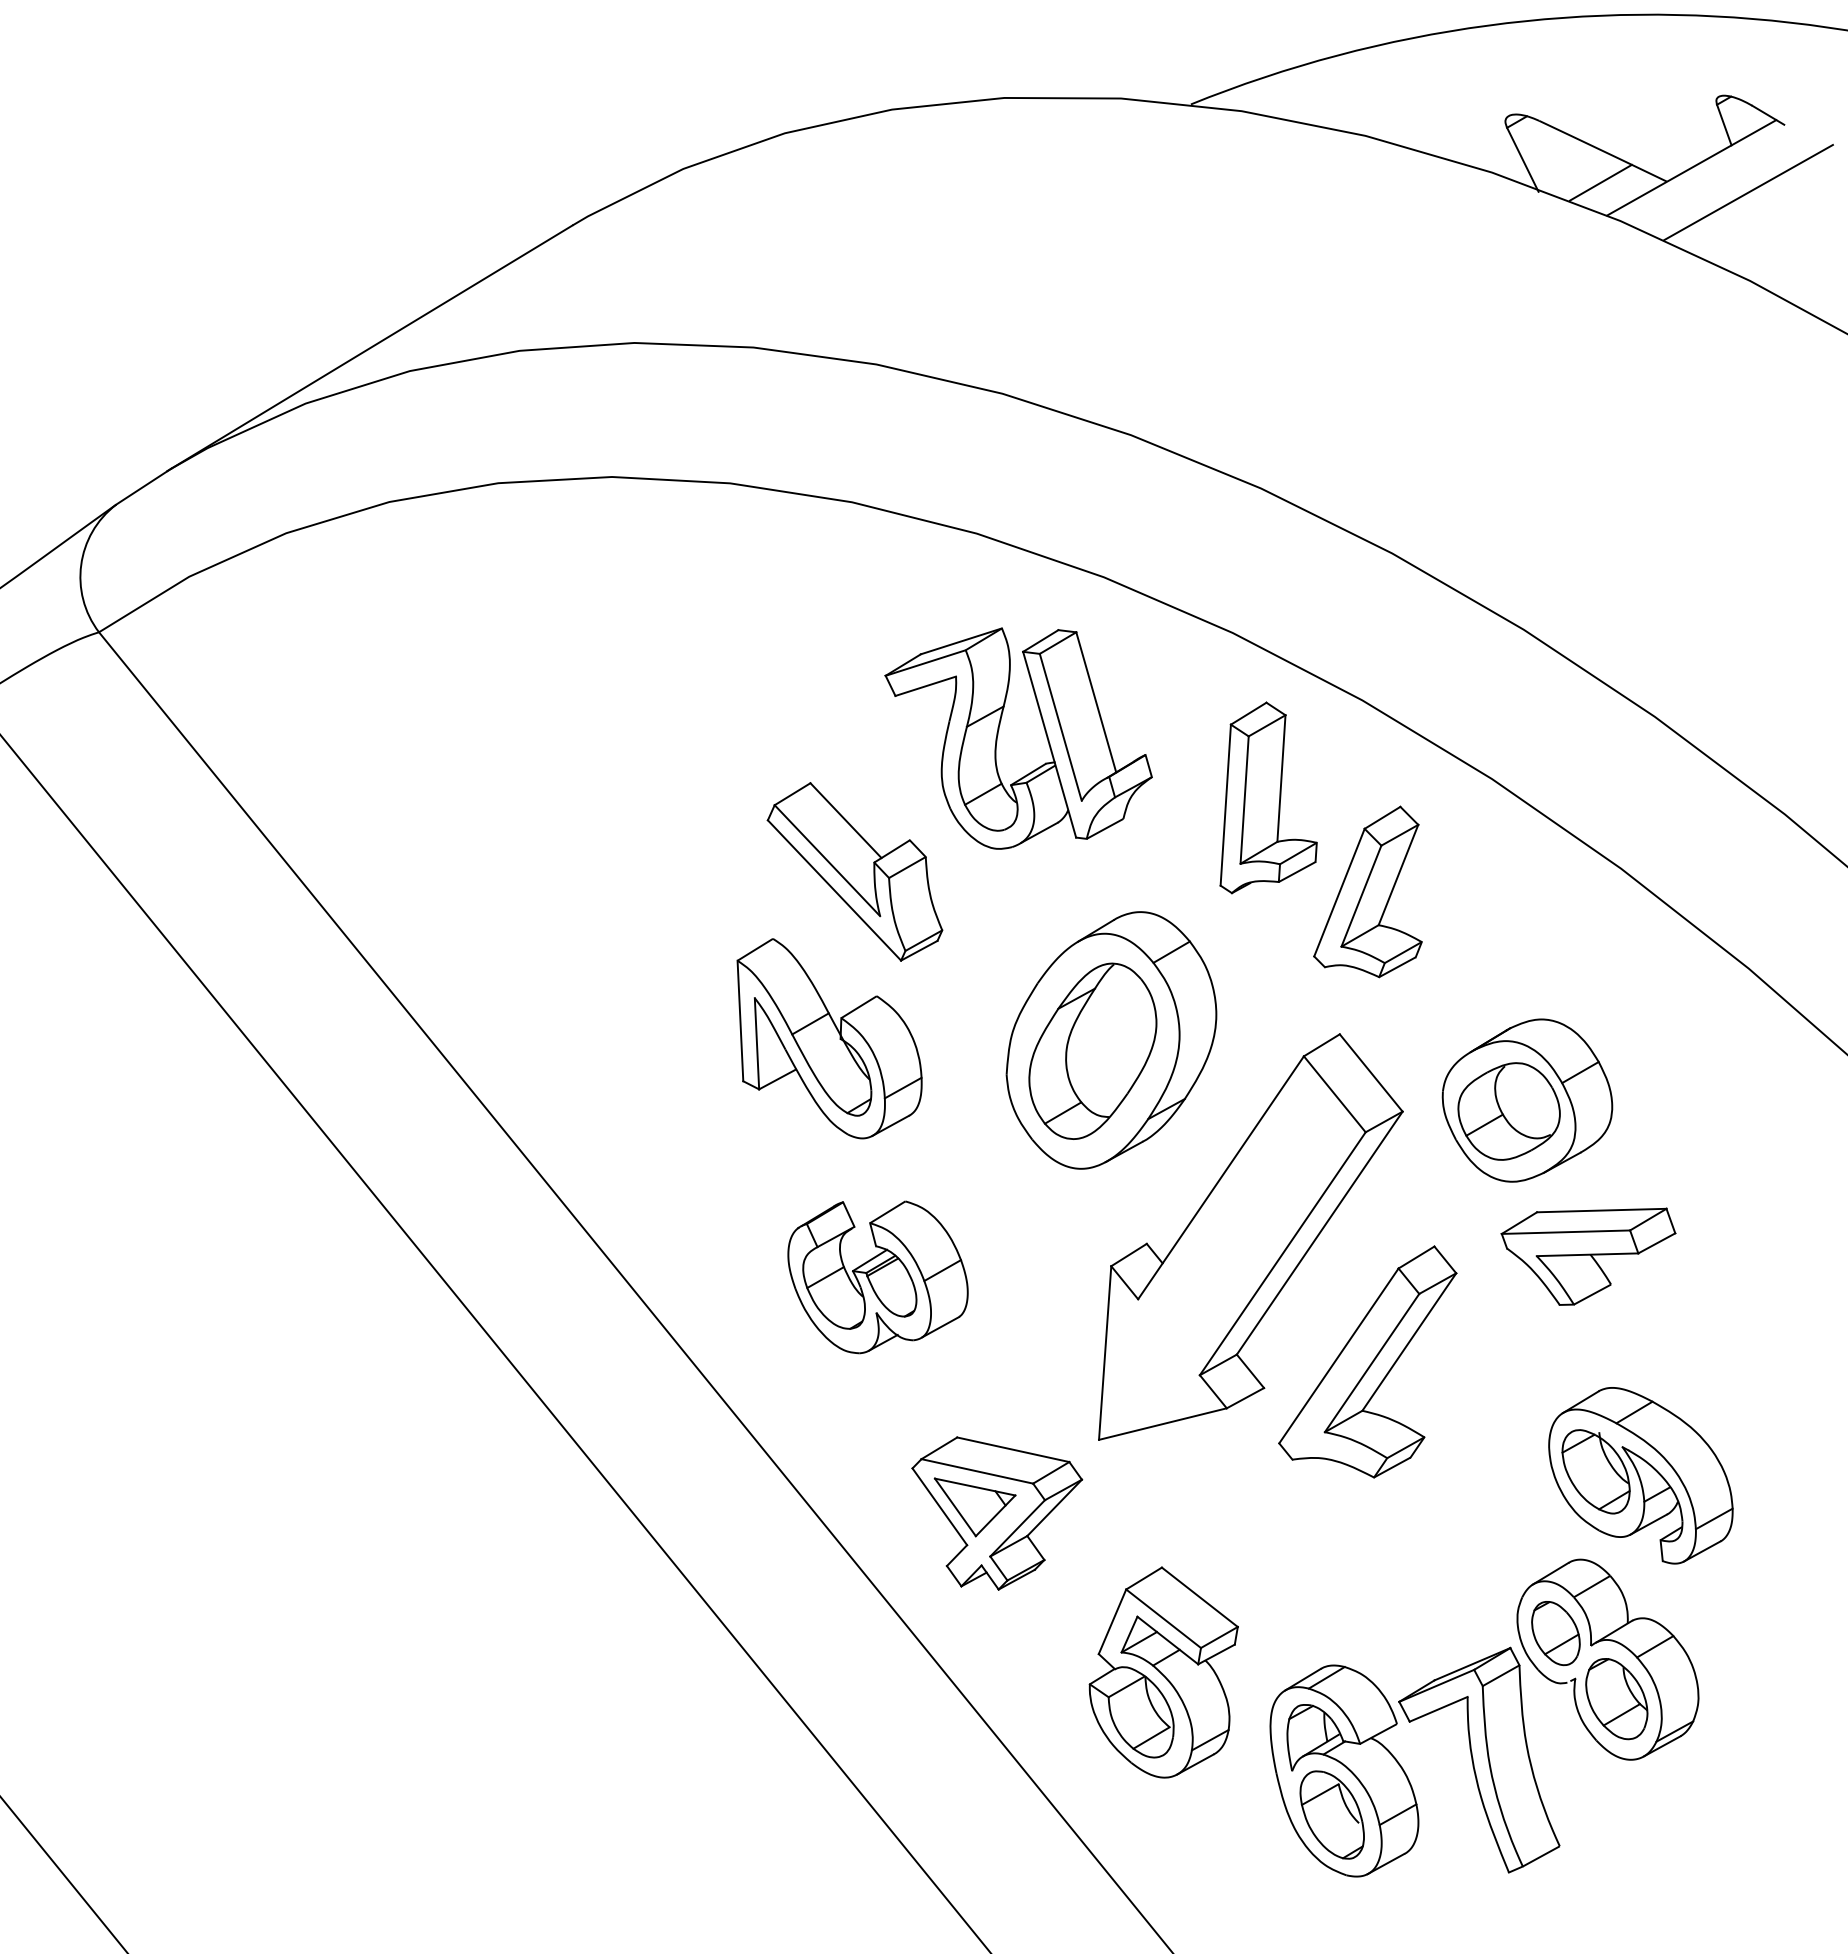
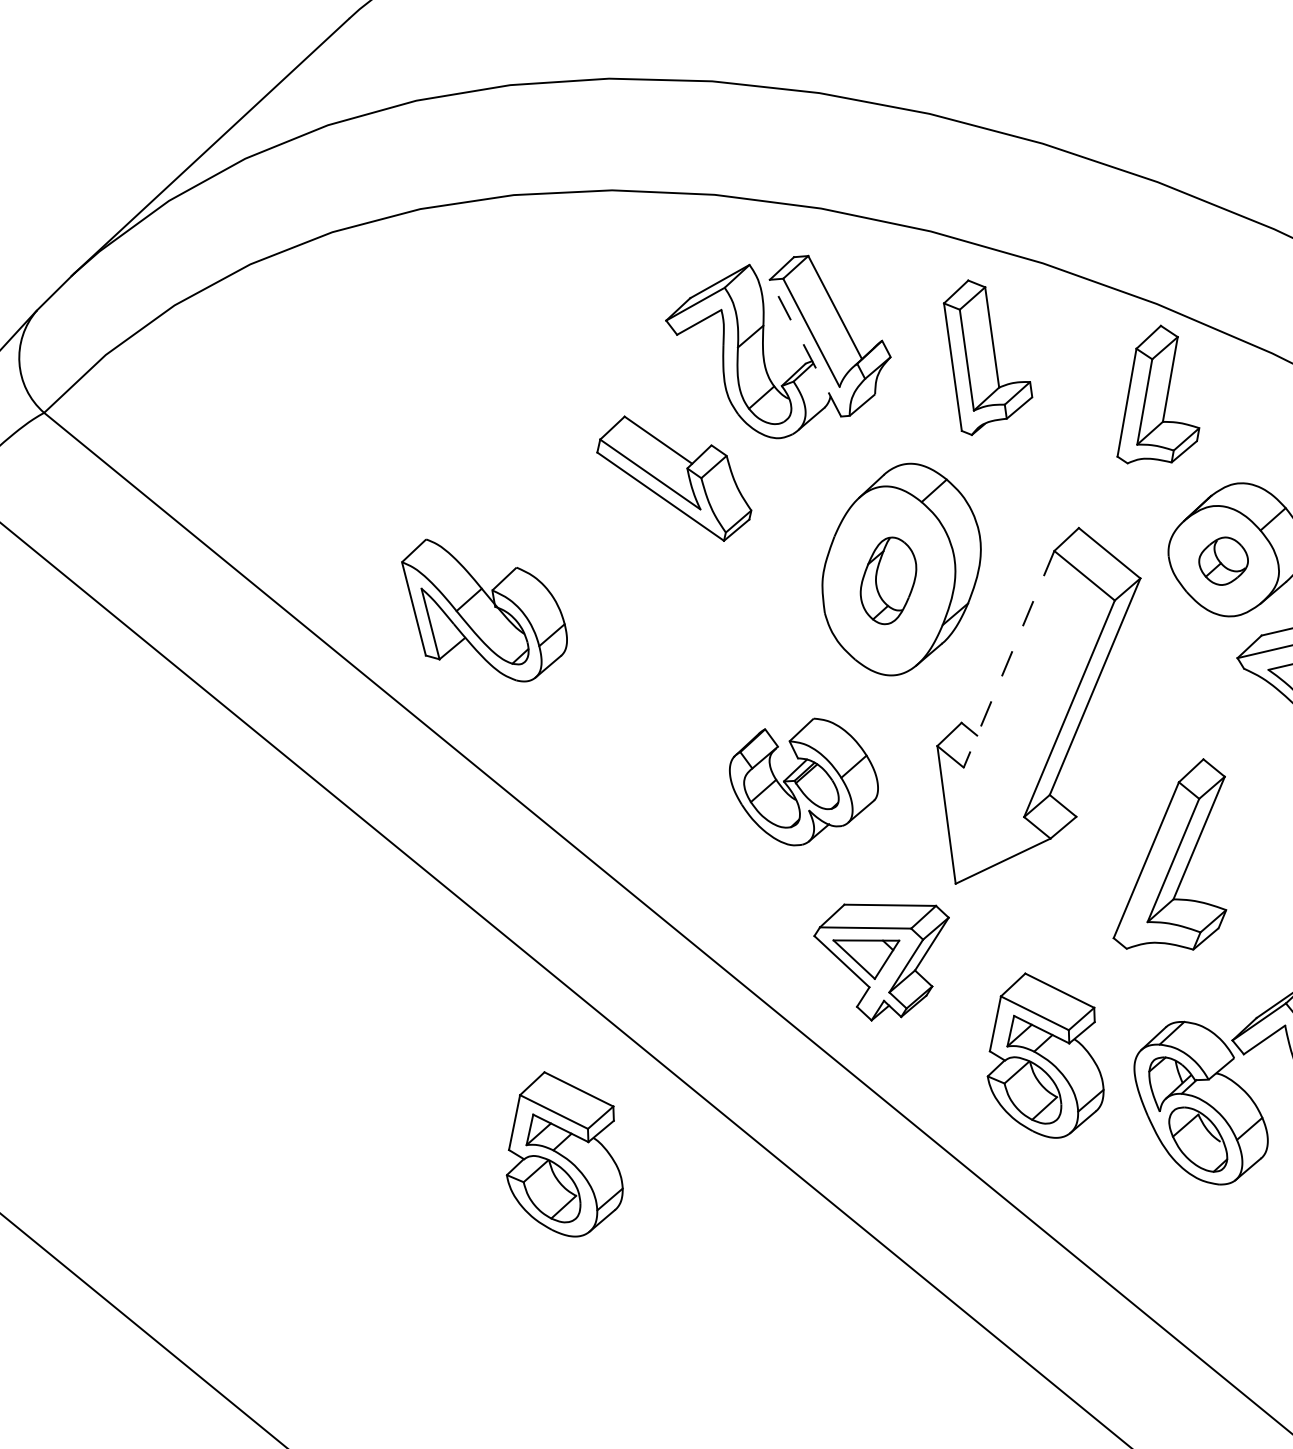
line: (1049, 744) -> (805, 348), solid -> dashed
part: (1367, 891) -> (1148, 397), moved
part: (829, 1038) -> (486, 608), moved
part: (1092, 1050) -> (888, 580), size x0.6
part: (1508, 1111) -> (1223, 561), size x0.6
line: (1220, 1178) -> (1008, 659), solid -> dashed
part: (877, 1277) -> (804, 782), moved
part: (1367, 1361) -> (1169, 859), moved
part: (548, 1672) -> (562, 1154), added

